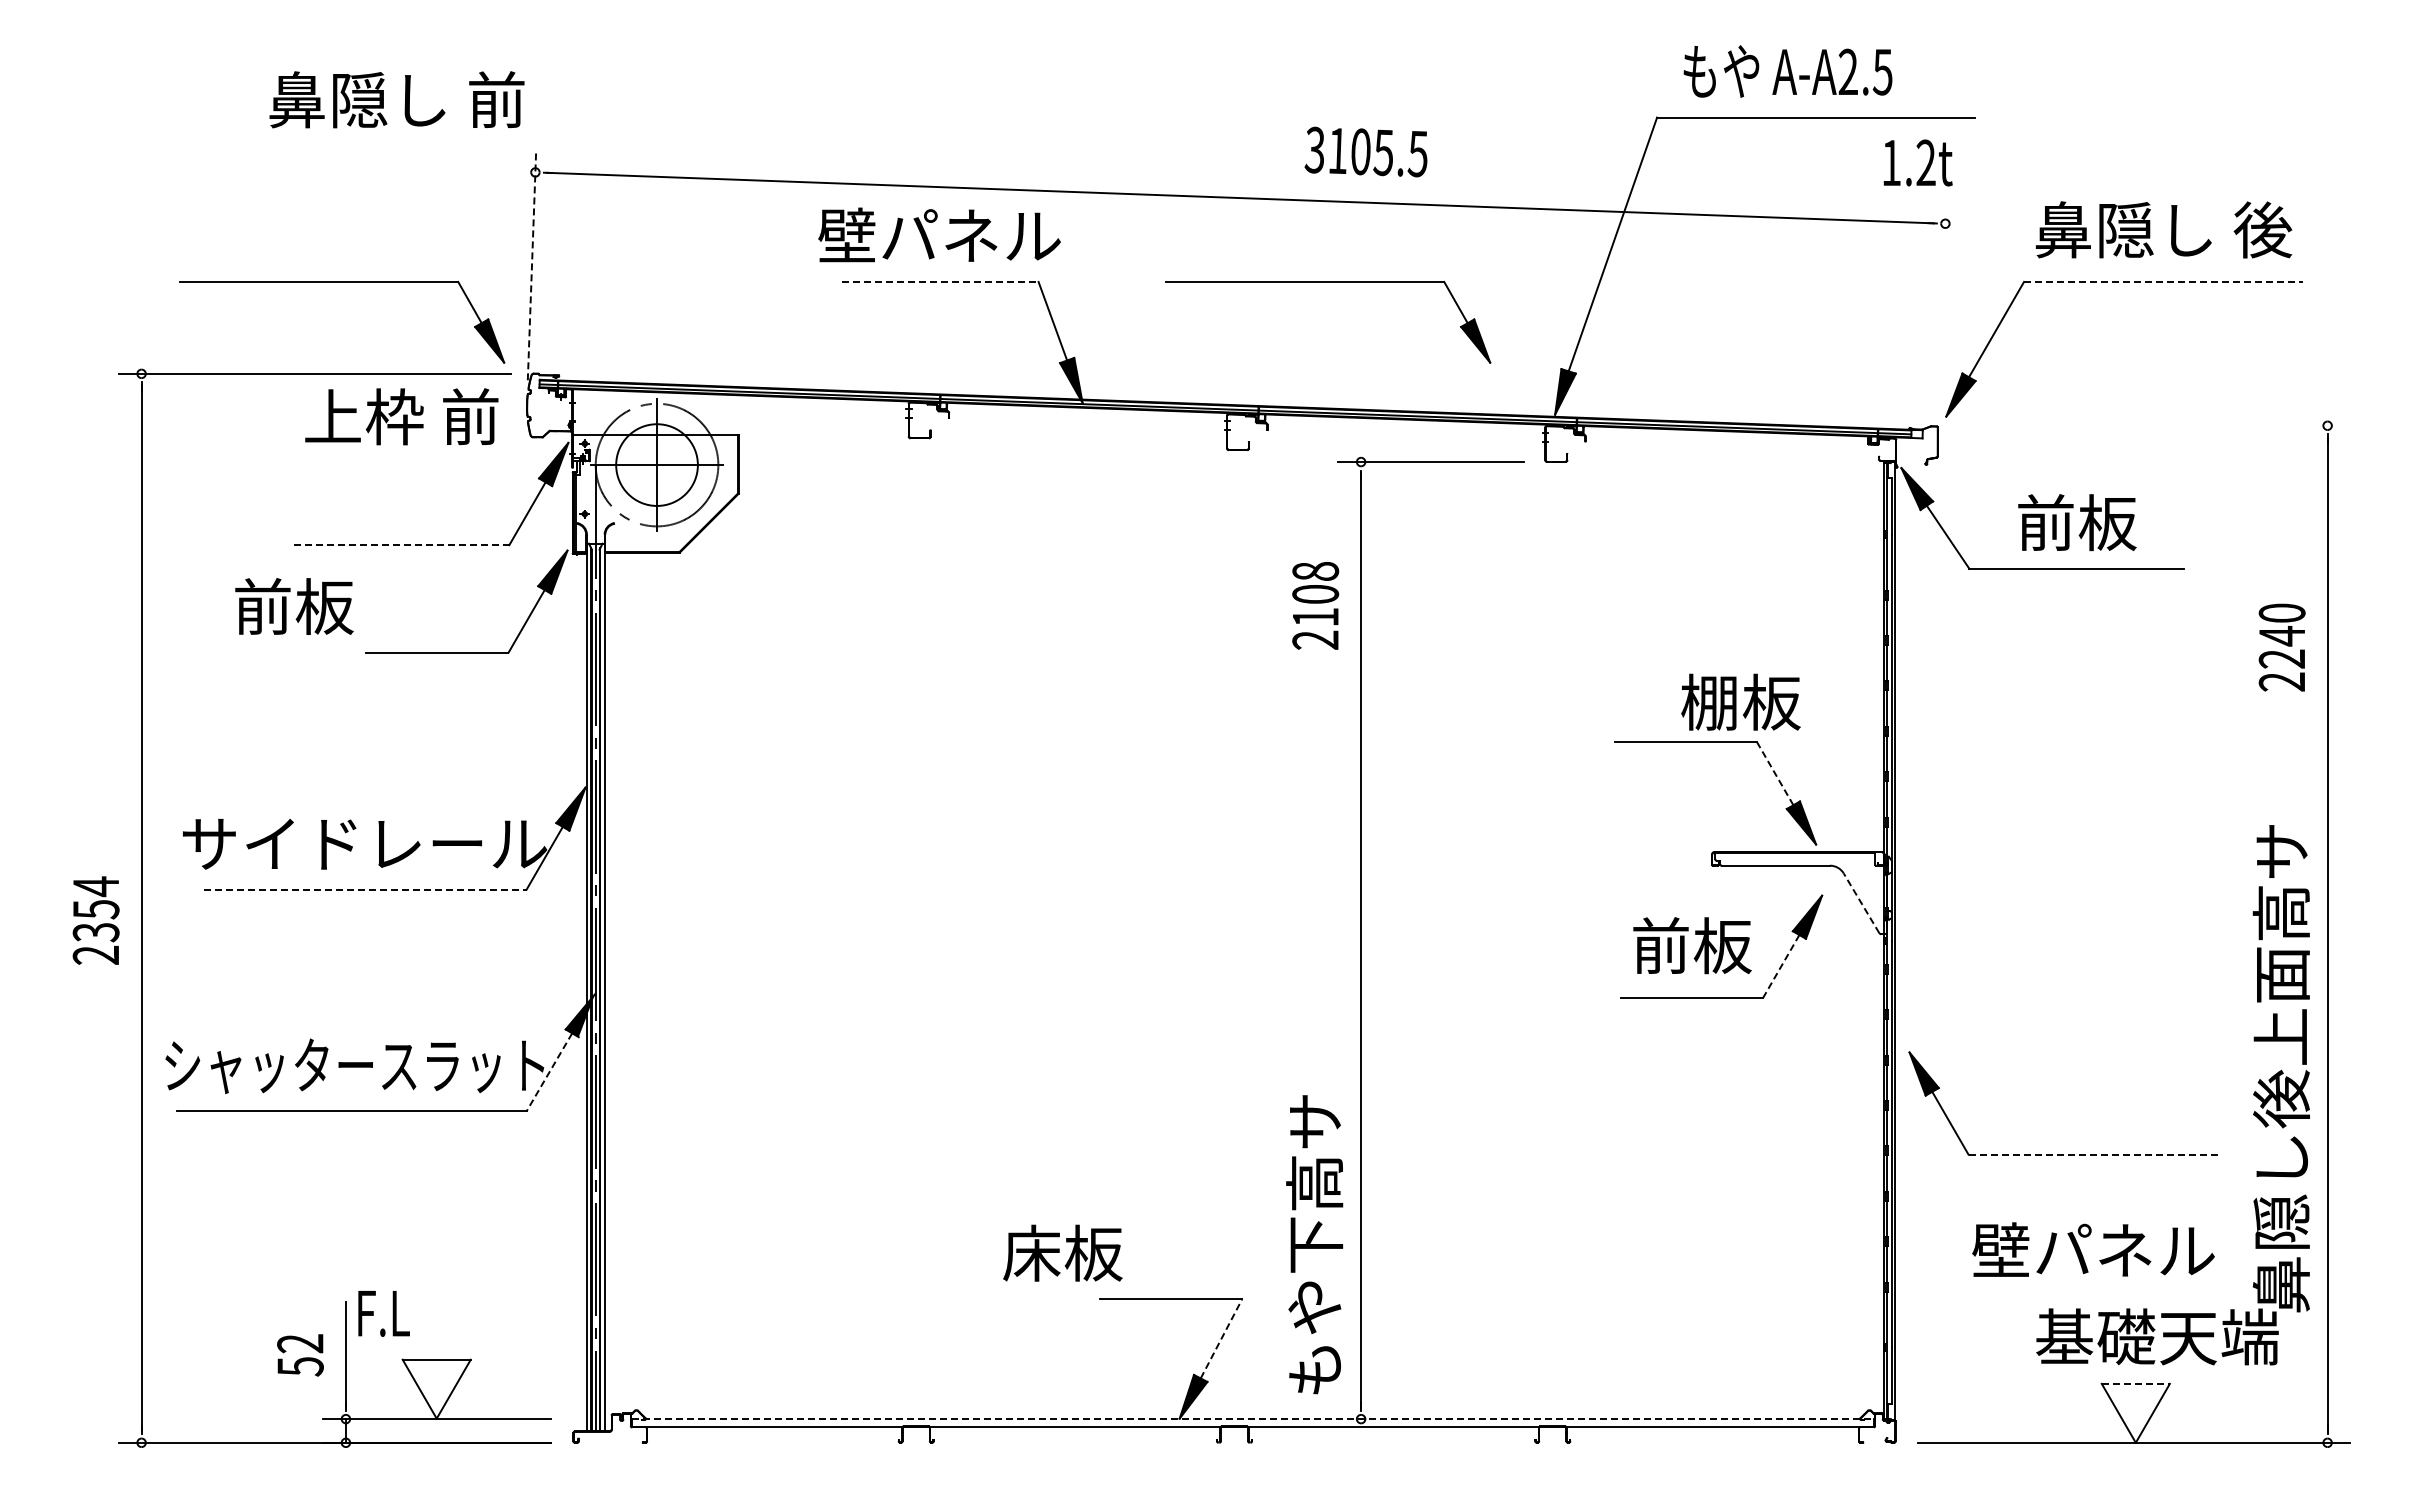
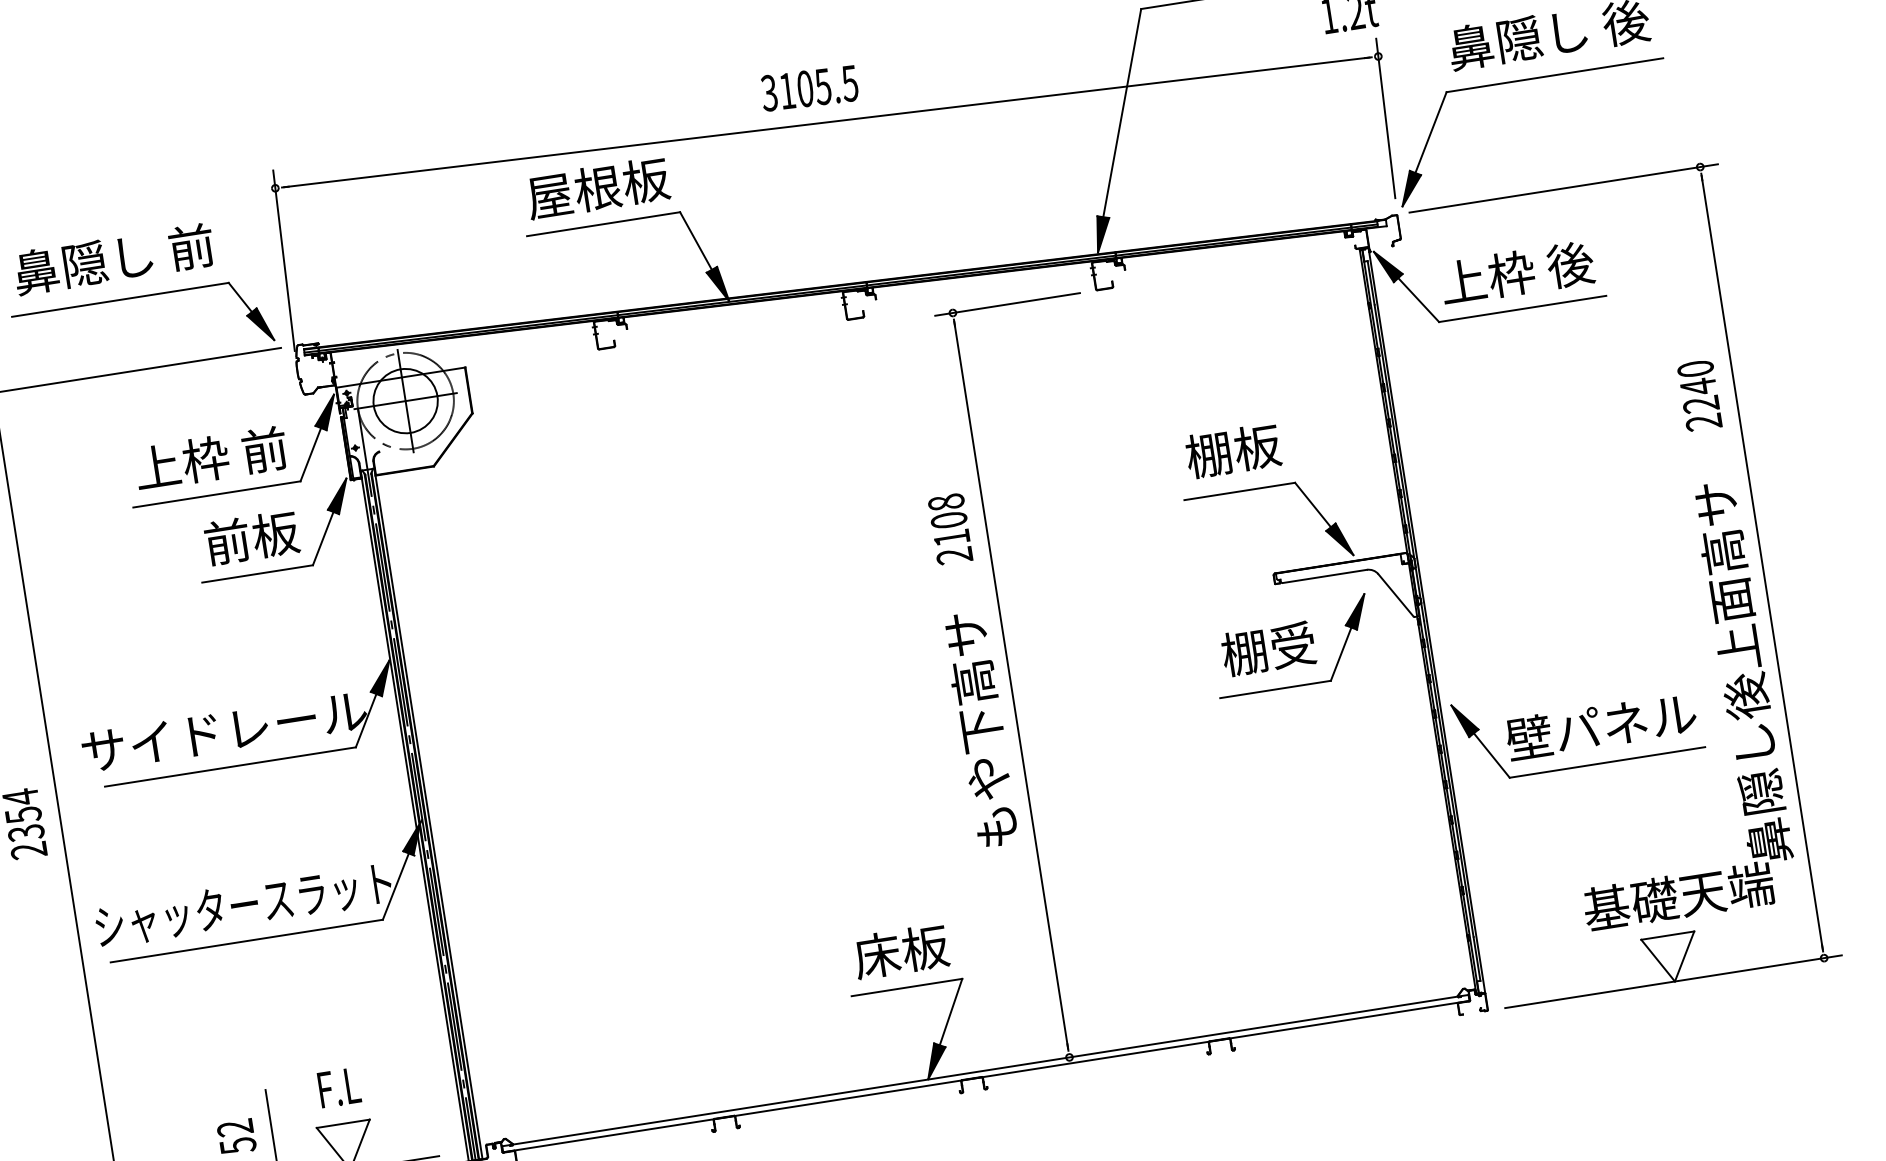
text: (396, 99) -> (113, 259), moved
text: (1365, 151) -> (808, 88), moved
text: (939, 235) -> (597, 188), 壁パネル -> 屋根板
line: (532, 264) -> (284, 260), dashed -> solid
line: (940, 281) -> (603, 223), dashed -> solid
line: (2163, 281) -> (1555, 74), dashed -> solid
part: (1328, 282) -> (905, 177), removed
line: (1942, 302) -> (1385, 118), added
text: (401, 416) -> (210, 458), moved
line: (2151, 425) -> (1563, 188), added
text: (2077, 522) -> (1517, 272), 前板 -> 上枠 後
line: (402, 545) -> (217, 494), dashed -> solid
text: (1315, 605) -> (950, 528), moved
text: (294, 606) -> (252, 537), moved
text: (2281, 647) -> (1699, 395), moved
text: (1740, 701) -> (1232, 450), moved
line: (1775, 773) -> (1313, 504), dashed -> solid
line: (365, 889) -> (230, 766), dashed -> solid
line: (1861, 903) -> (1395, 595), dashed -> solid
text: (1691, 945) -> (1268, 648), 前板 -> 棚受
line: (1781, 966) -> (1341, 654), dashed -> solid
line: (549, 1072) -> (395, 886), dashed -> solid
line: (2094, 1154) -> (1607, 762), dashed -> solid
text: (1314, 1244) -> (981, 729), moved
text: (2093, 1249) -> (1601, 725), moved
text: (1062, 1252) -> (900, 951), moved
text: (383, 1313) -> (338, 1087), moved
line: (1221, 1338) -> (951, 1011), dashed -> solid
line: (2136, 1383) -> (1668, 935), dashed -> solid
line: (1253, 1419) -> (985, 1070), dashed -> solid

